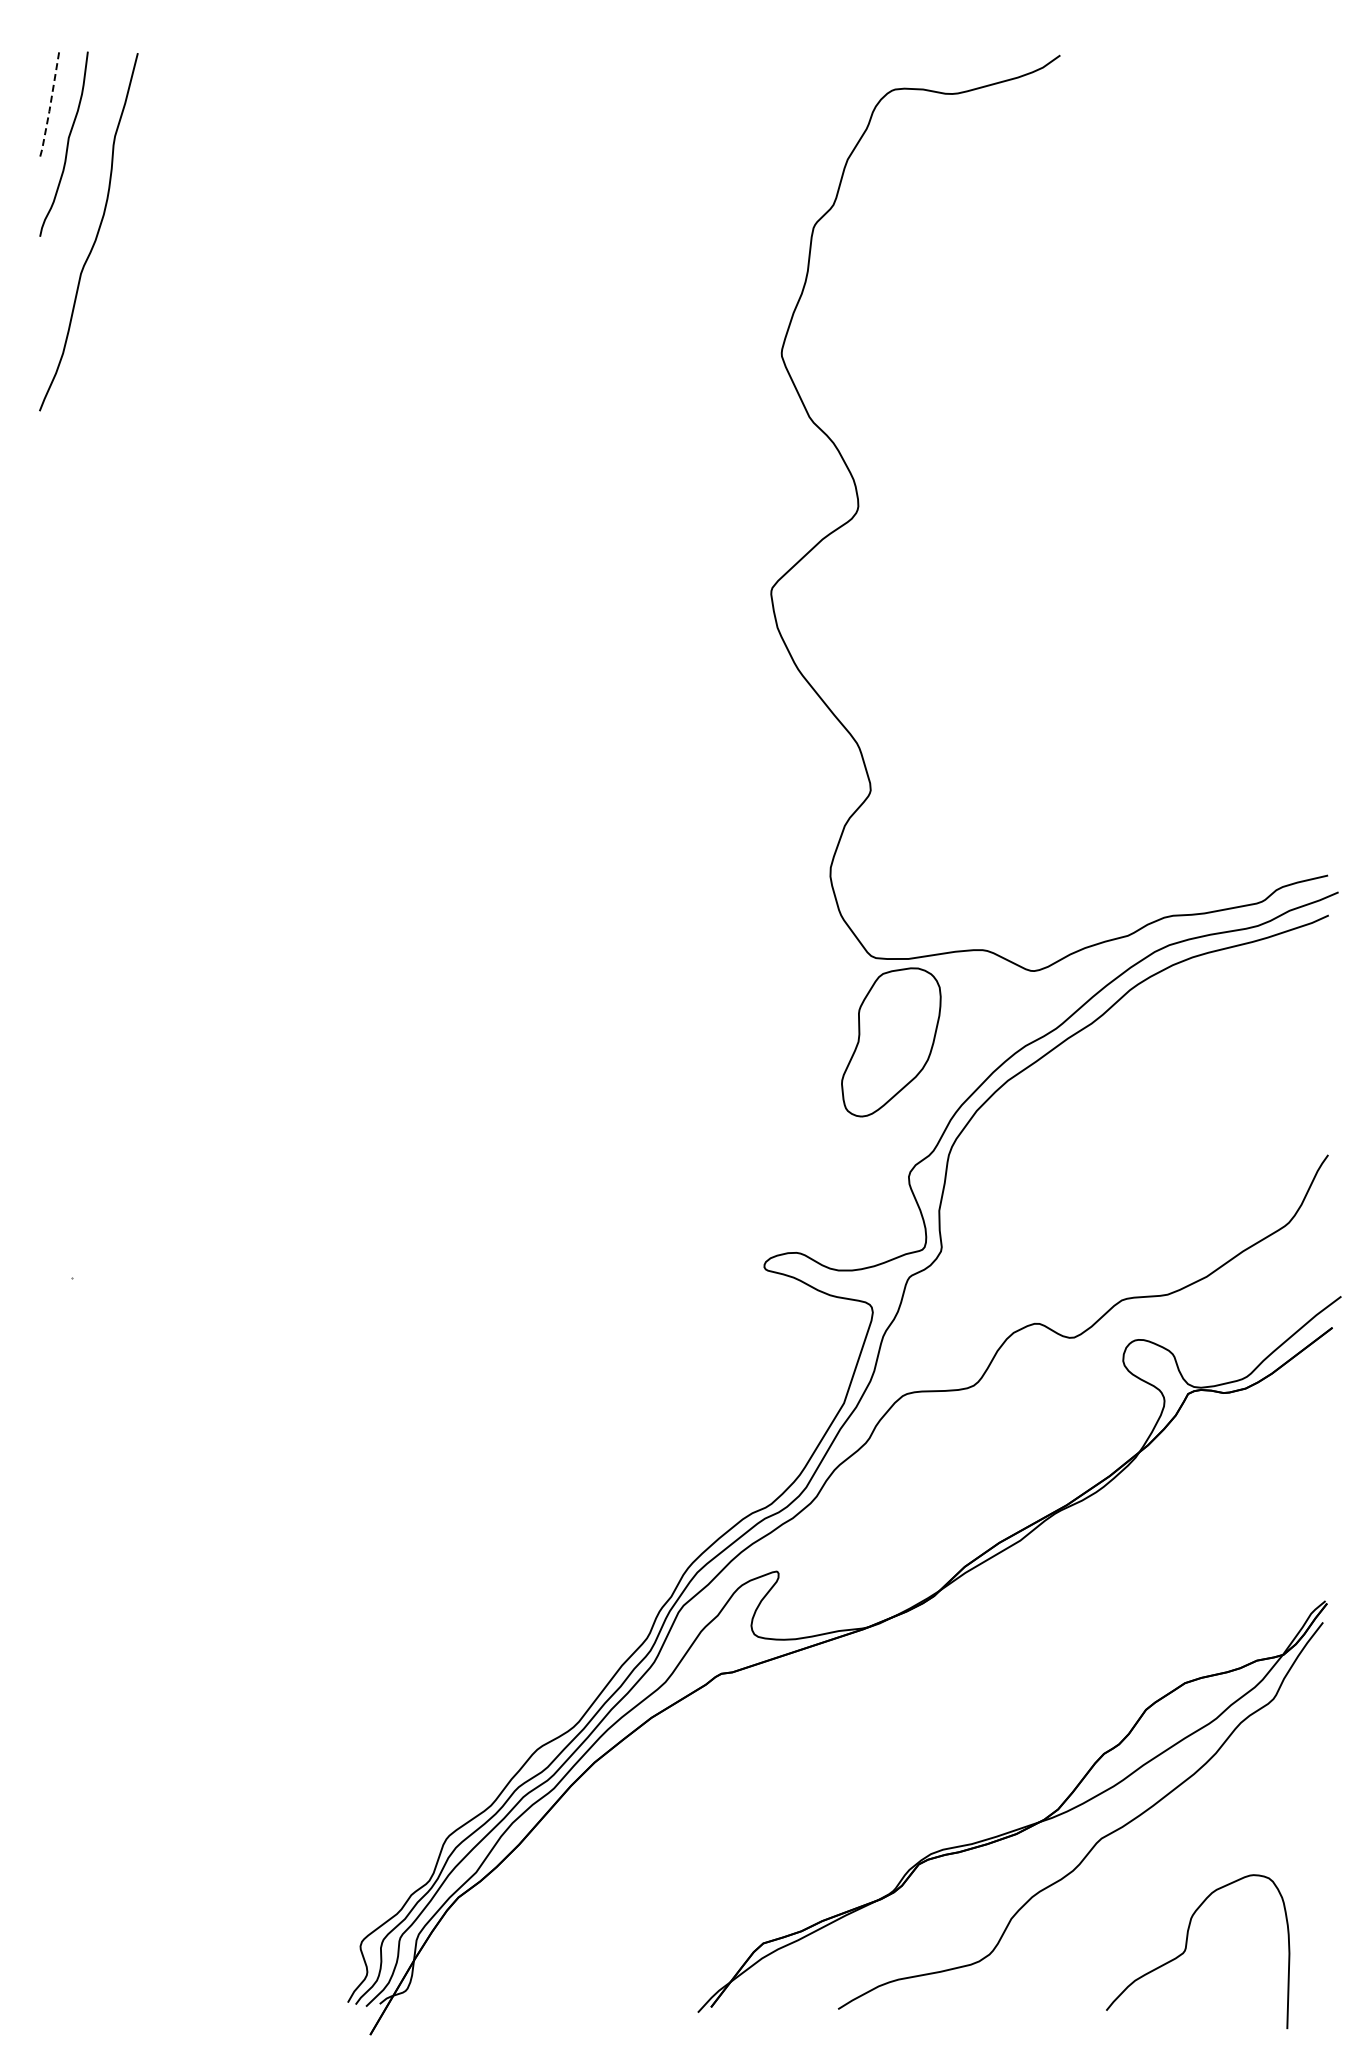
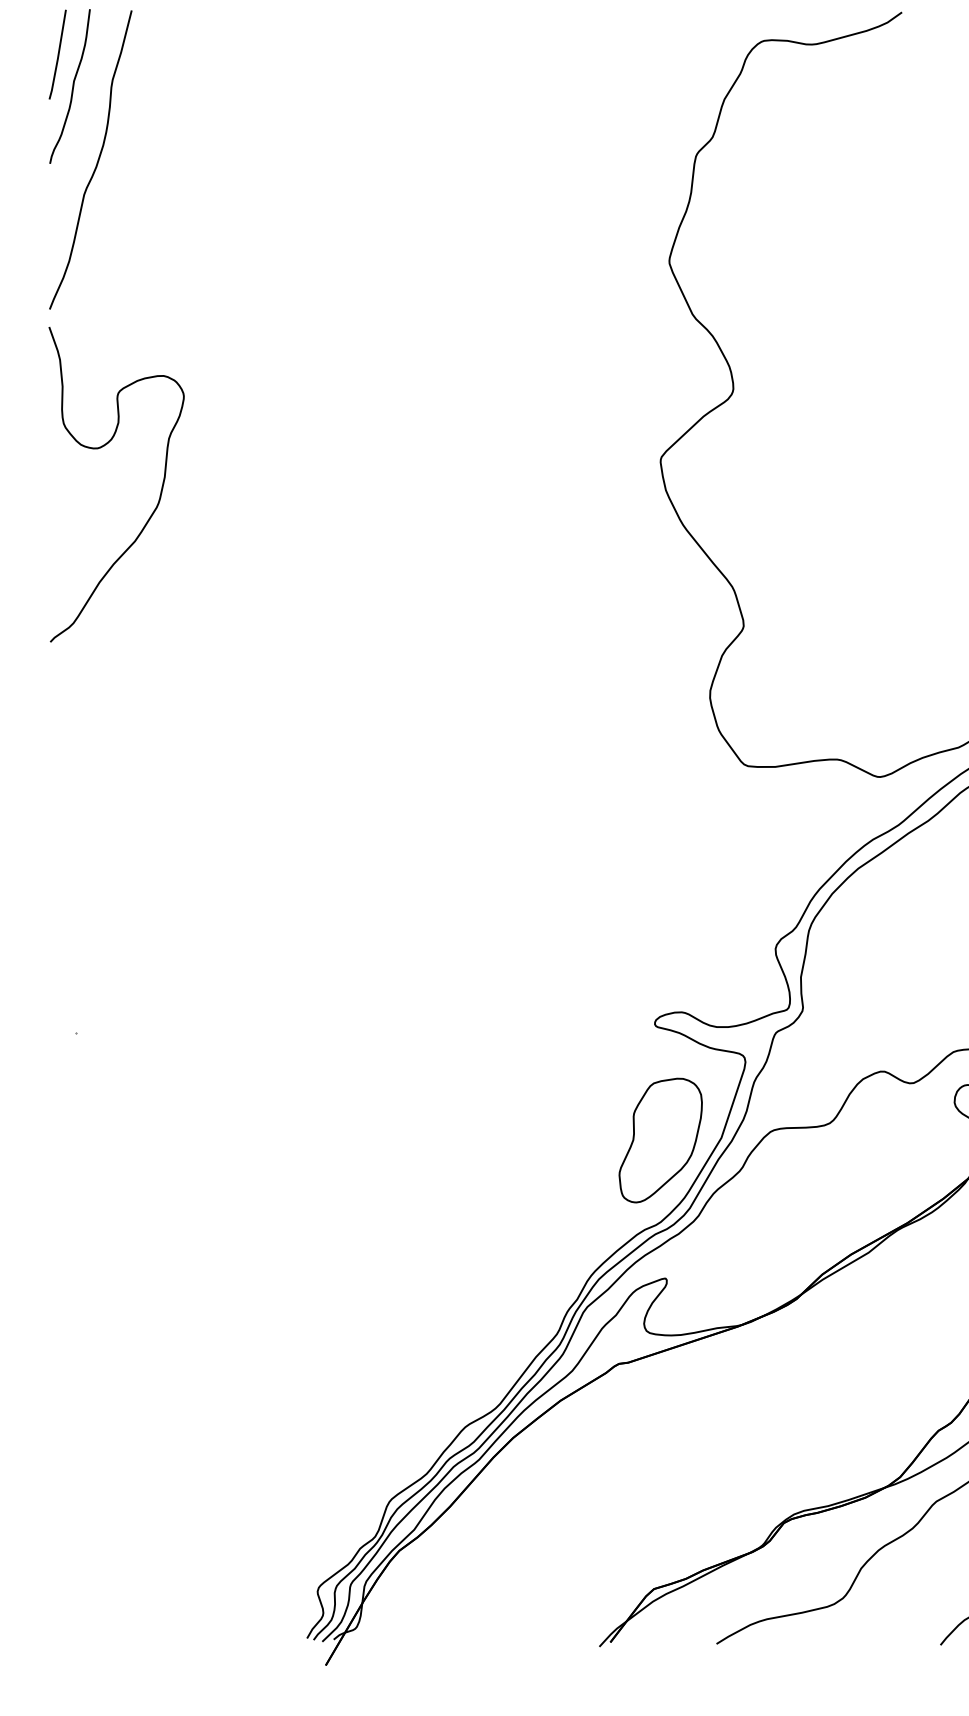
line: (50, 107) -> (58, 55), dashed -> solid
curve: (100, 577) -> (100, 448), added
part: (891, 1042) -> (660, 1140), moved

